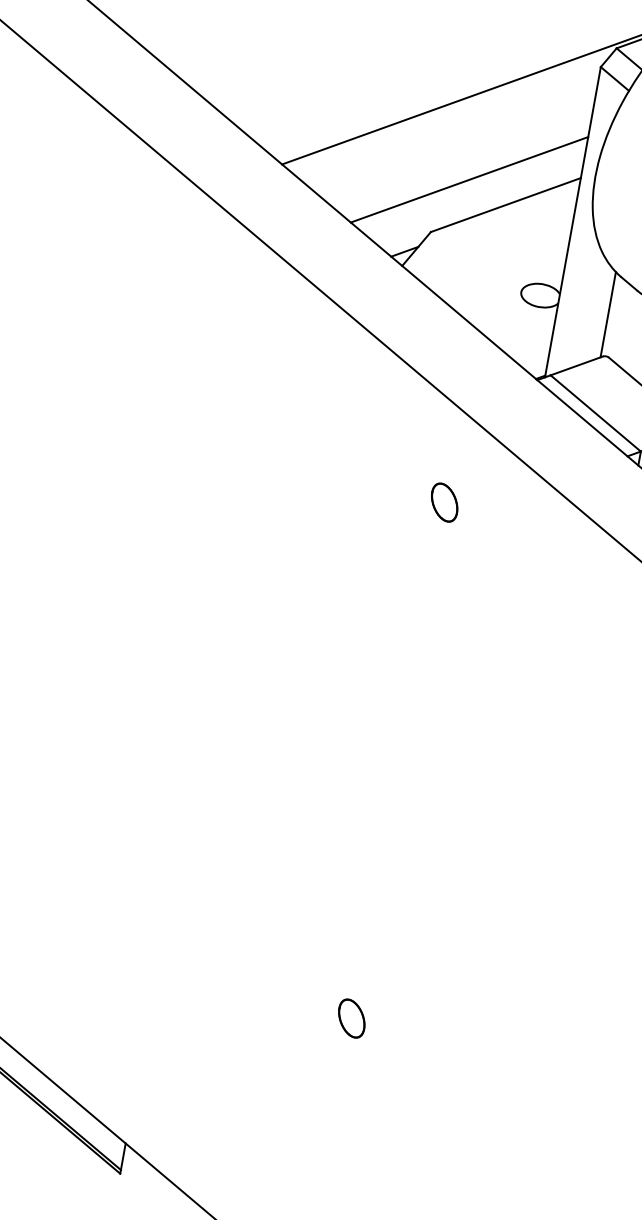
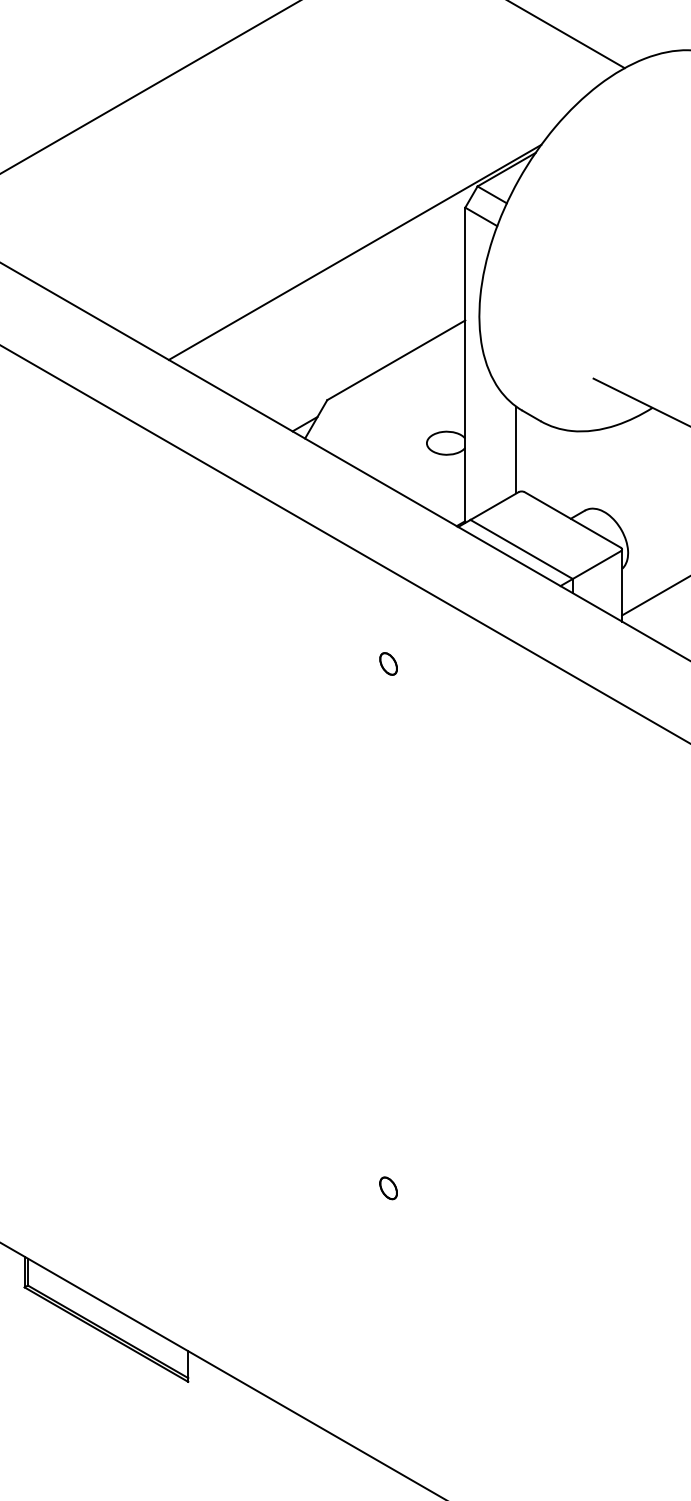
line: (469, 179) -> (355, 341), removed
part: (444, 502) -> (388, 663), size x0.6
part: (351, 1018) -> (388, 1188), size x0.6

